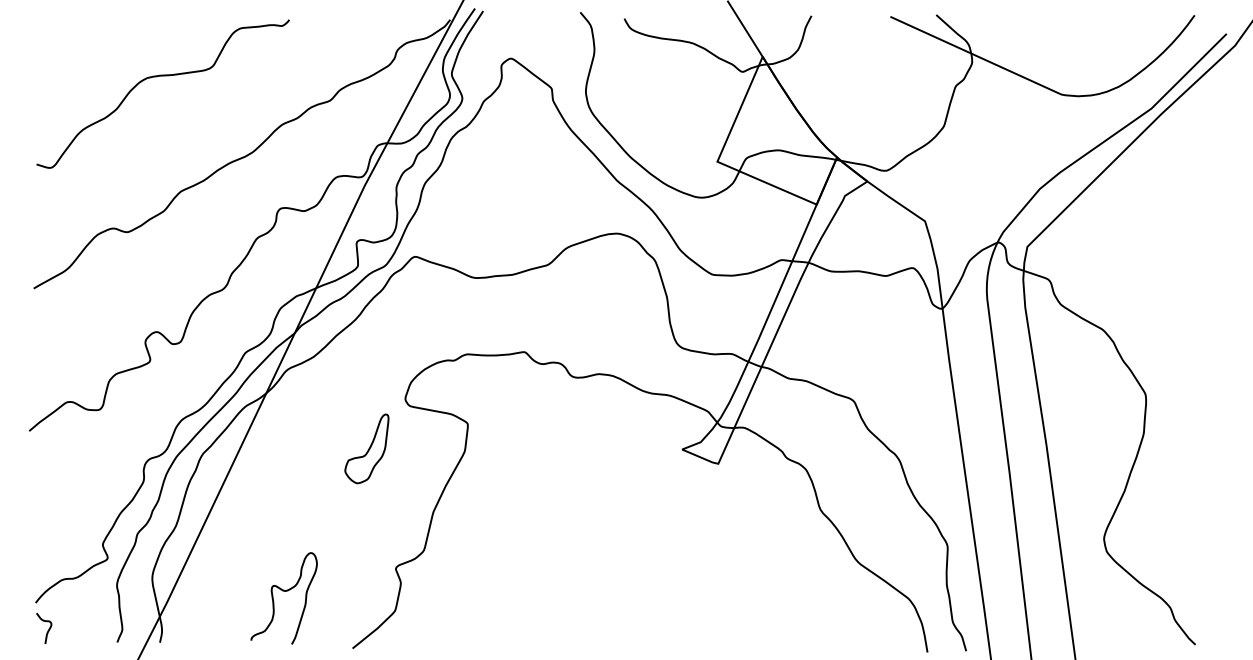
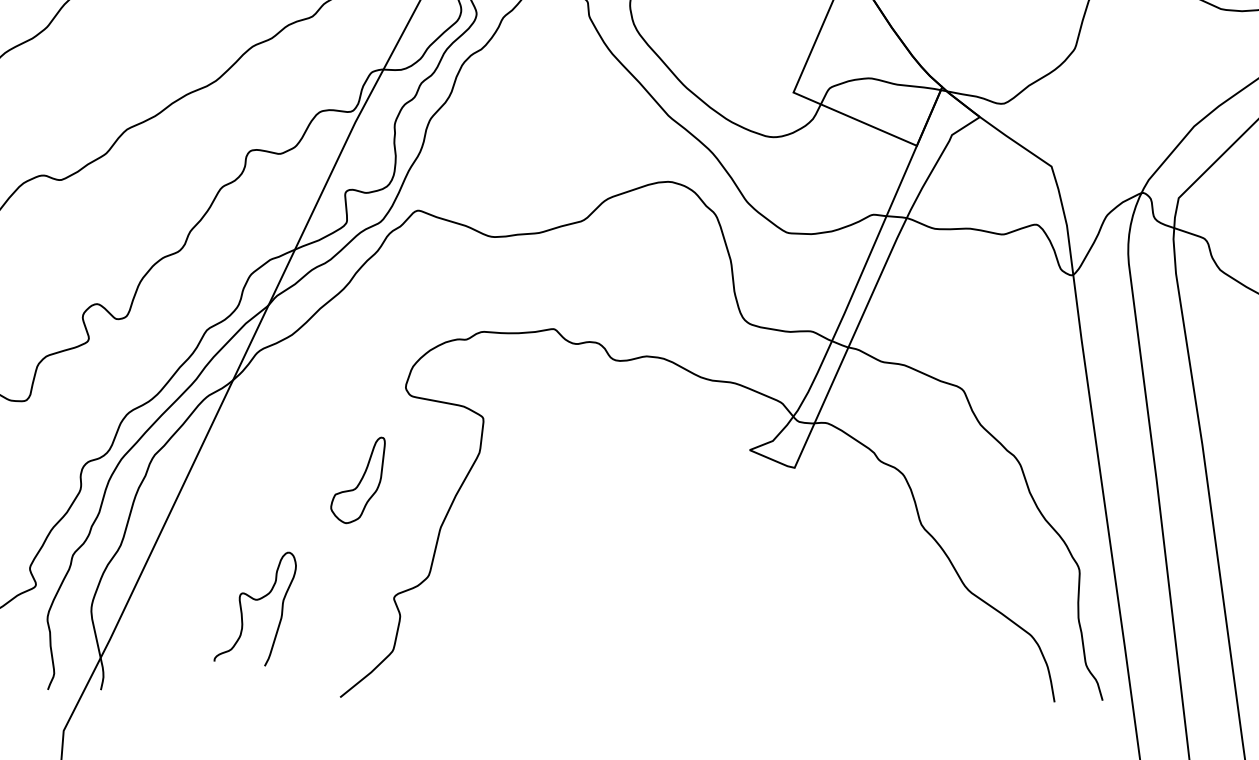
part: (366, 448) -> (357, 479), moved
curve: (283, 591) -> (254, 600), moved

